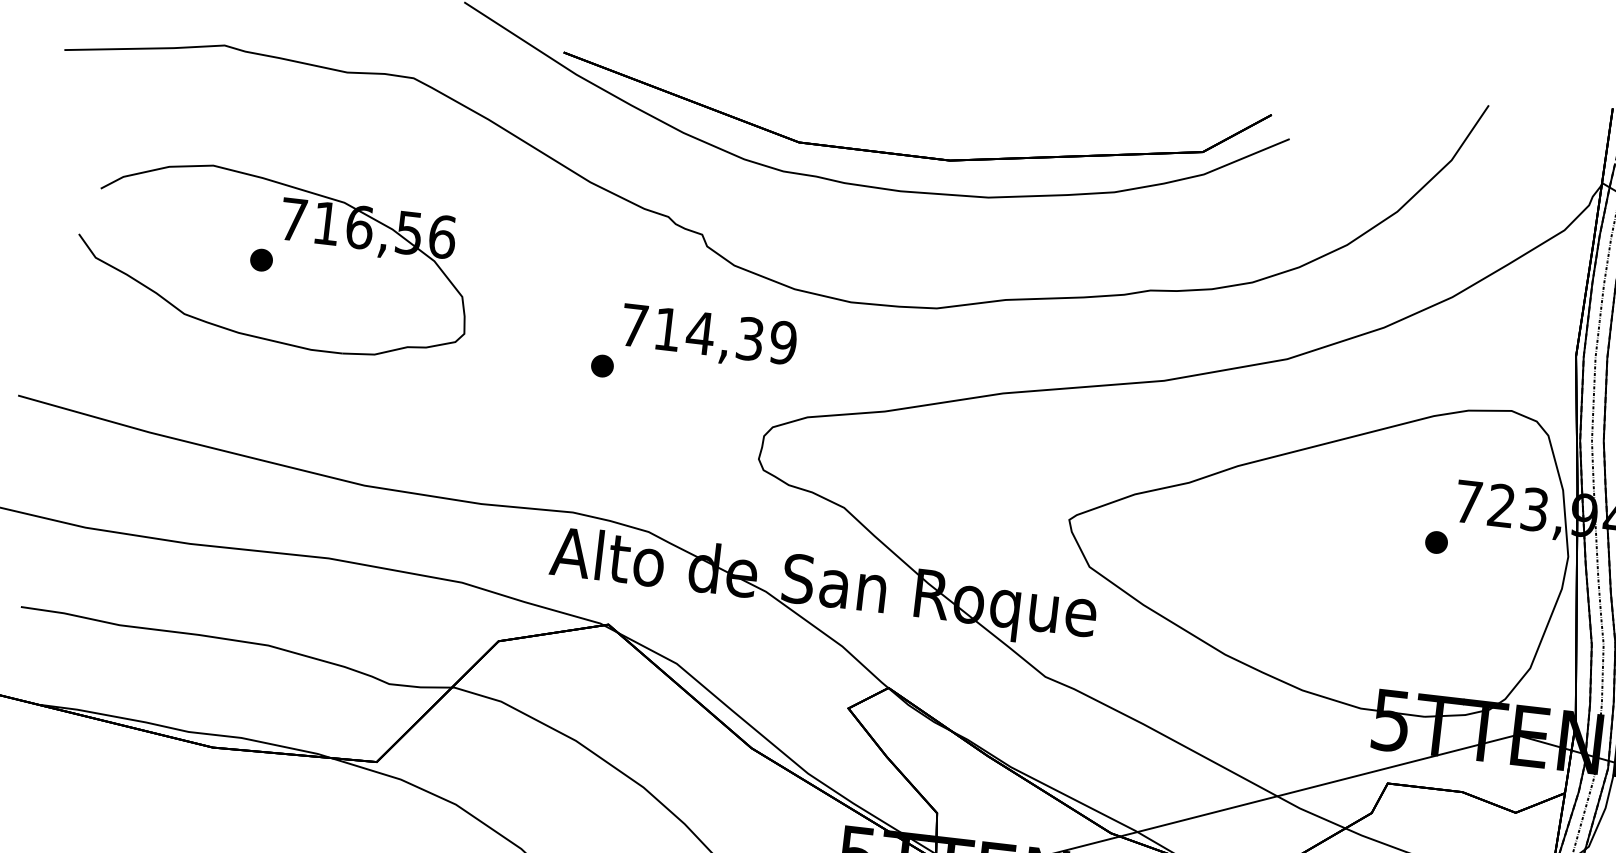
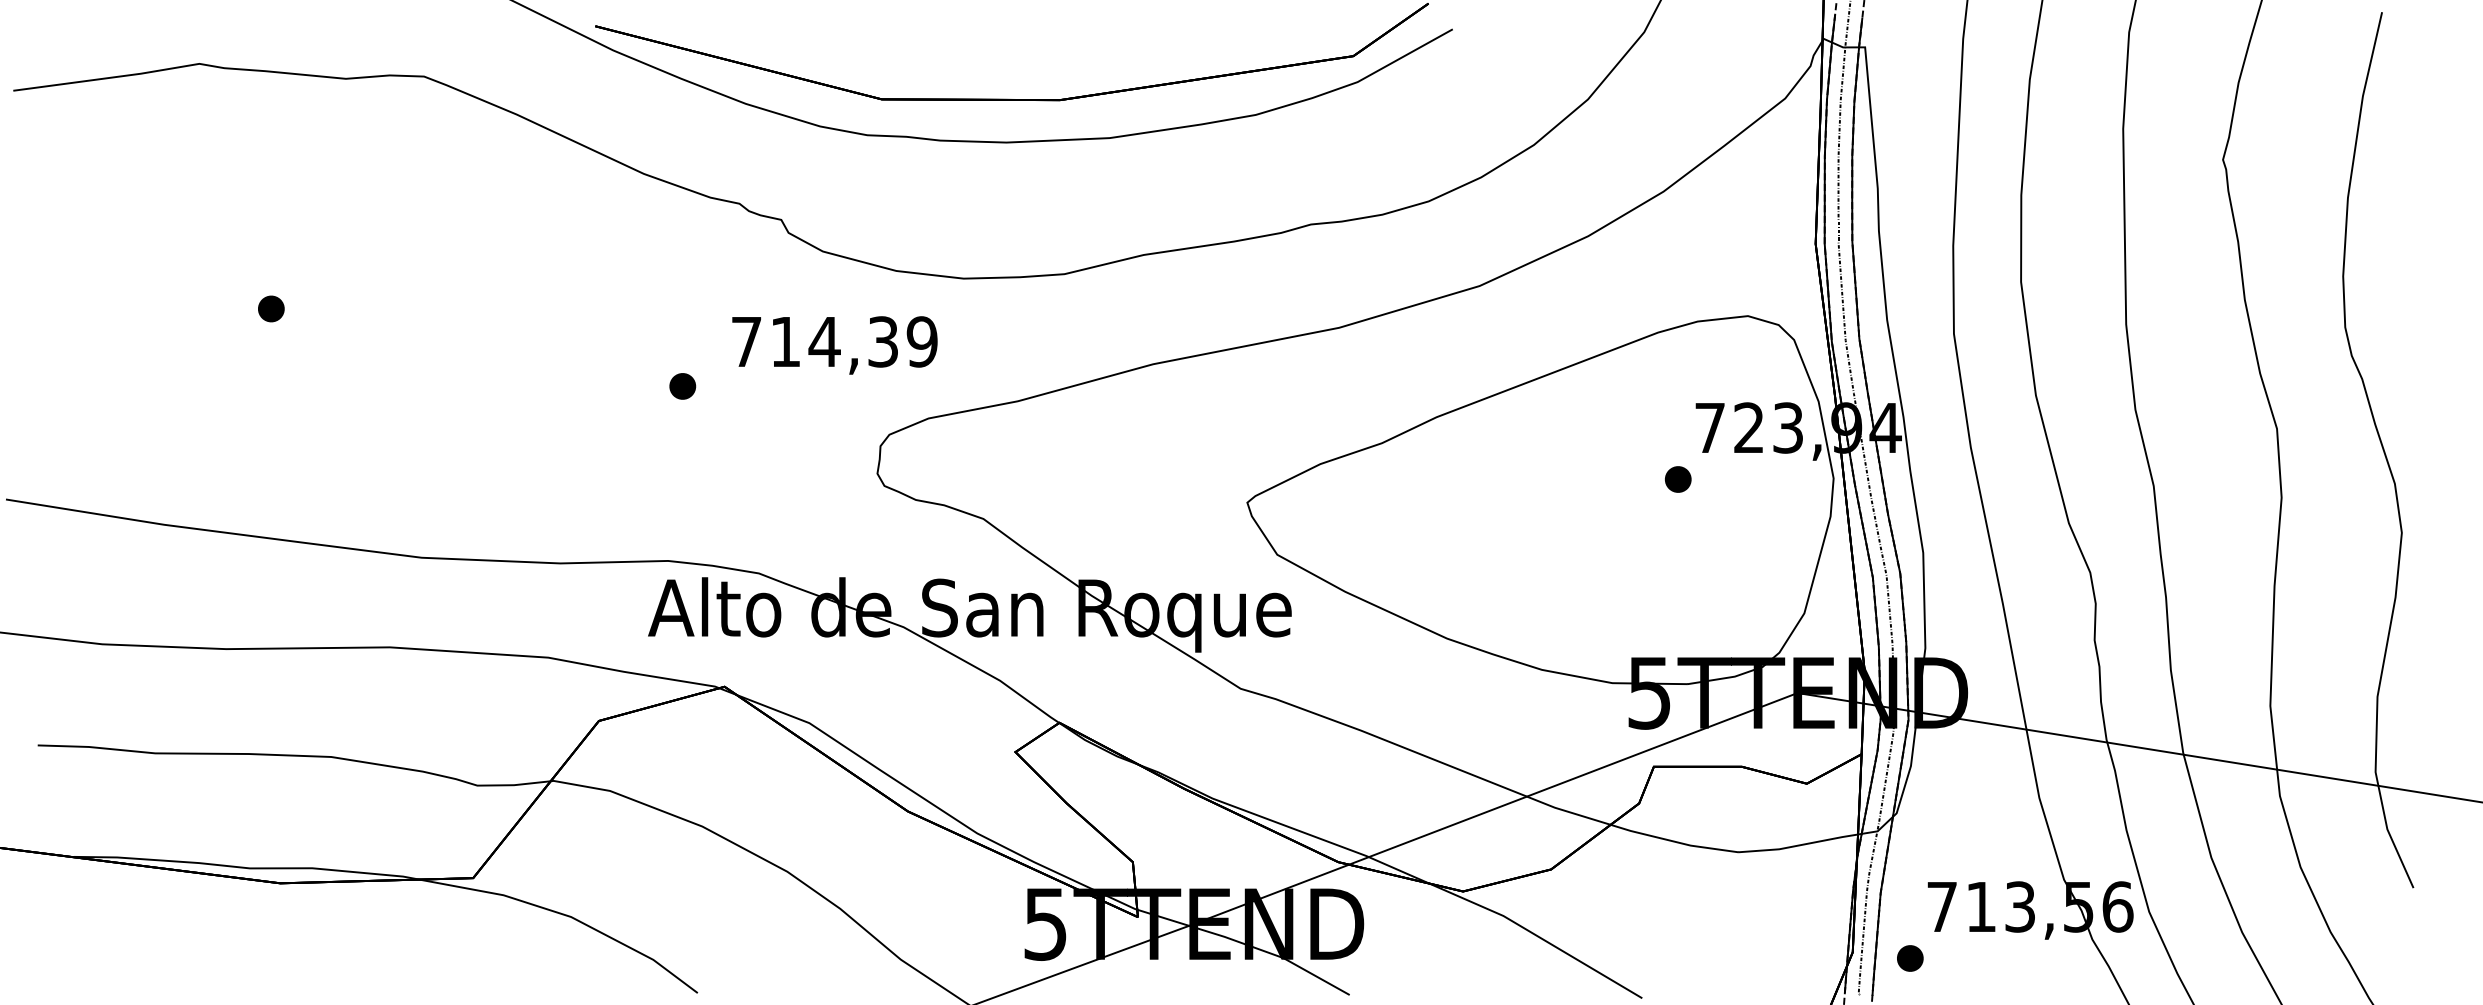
part: (284, 240) -> (295, 282), removed
text: (708, 337) -> (834, 345), moved

